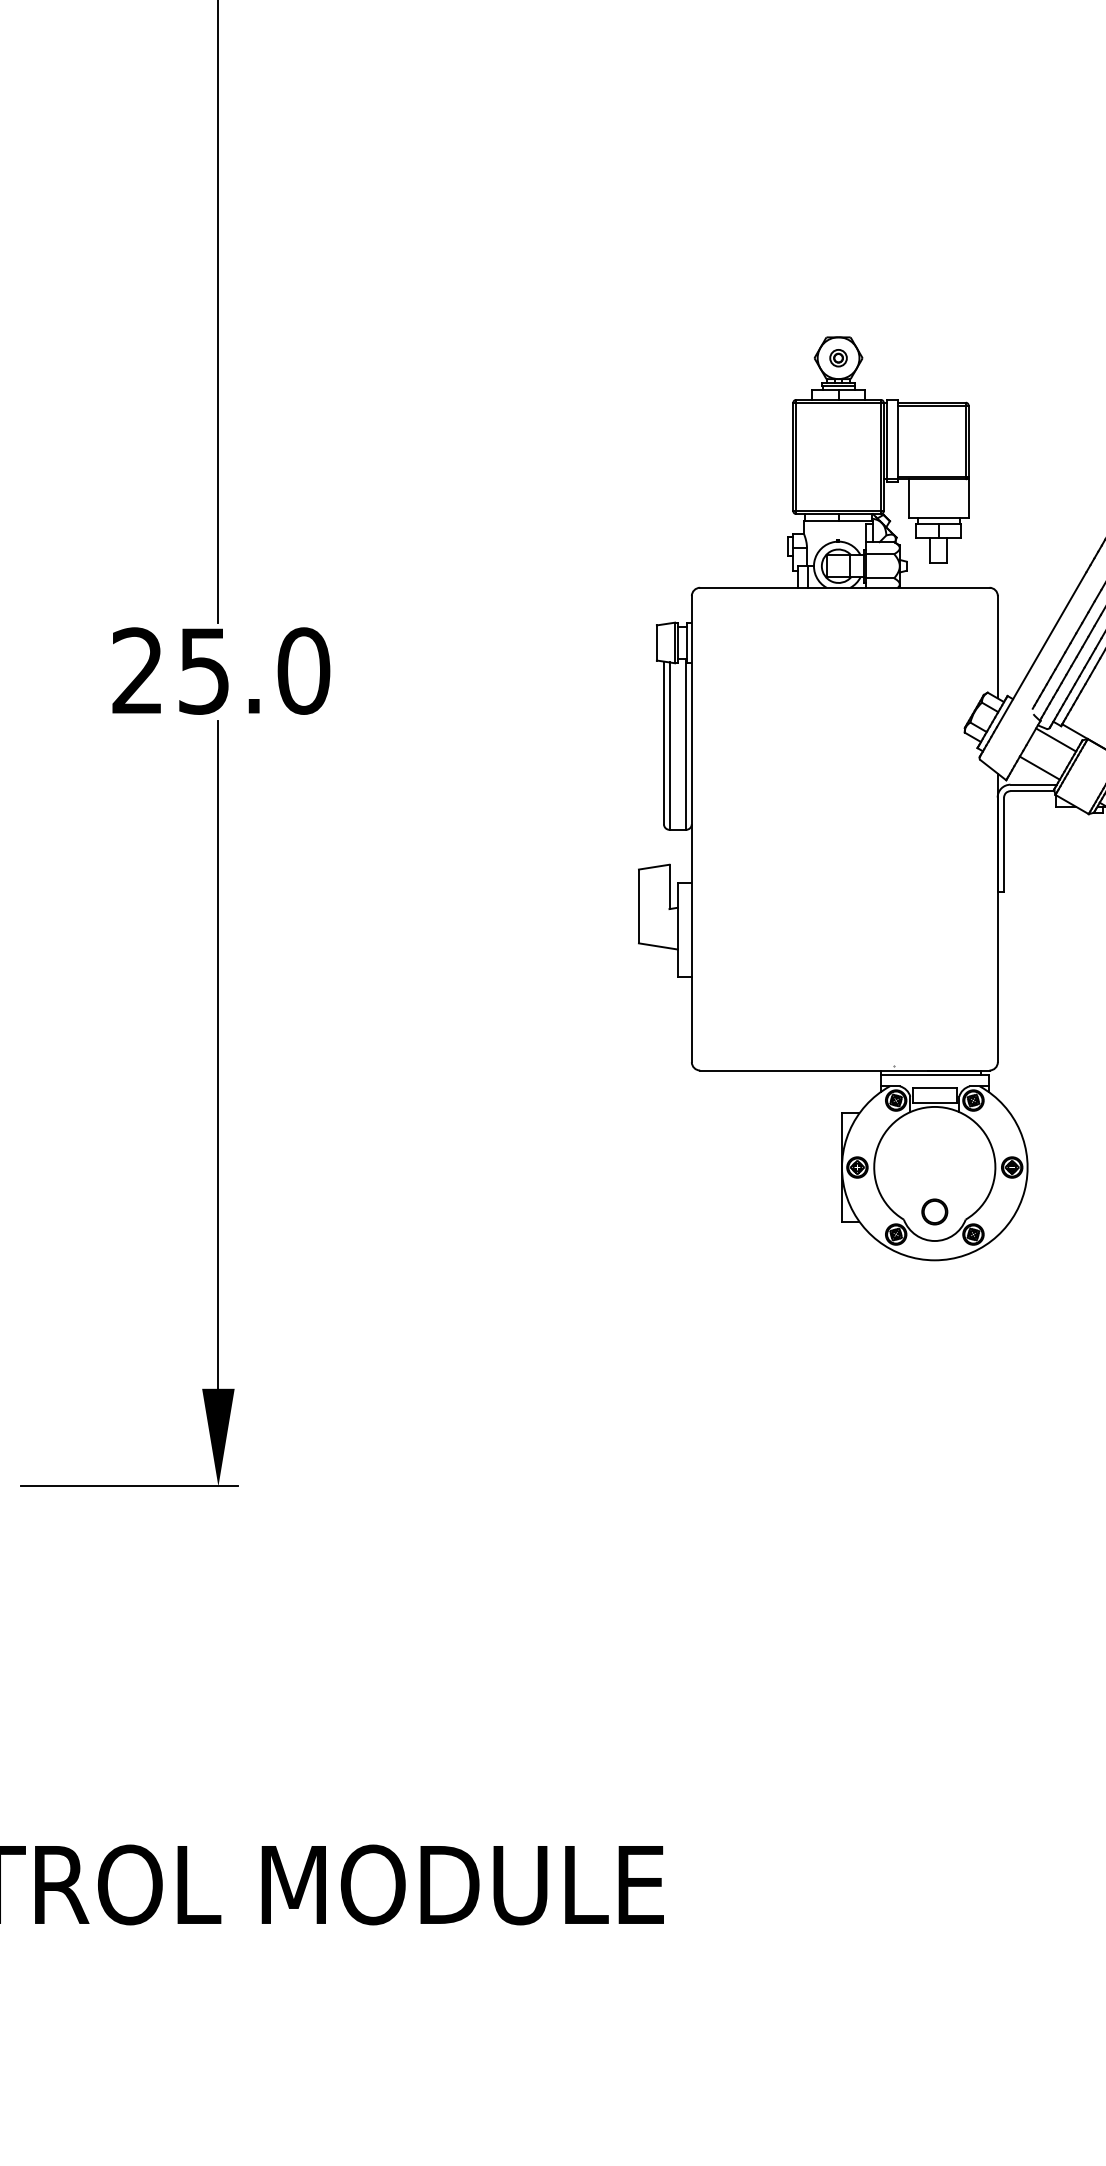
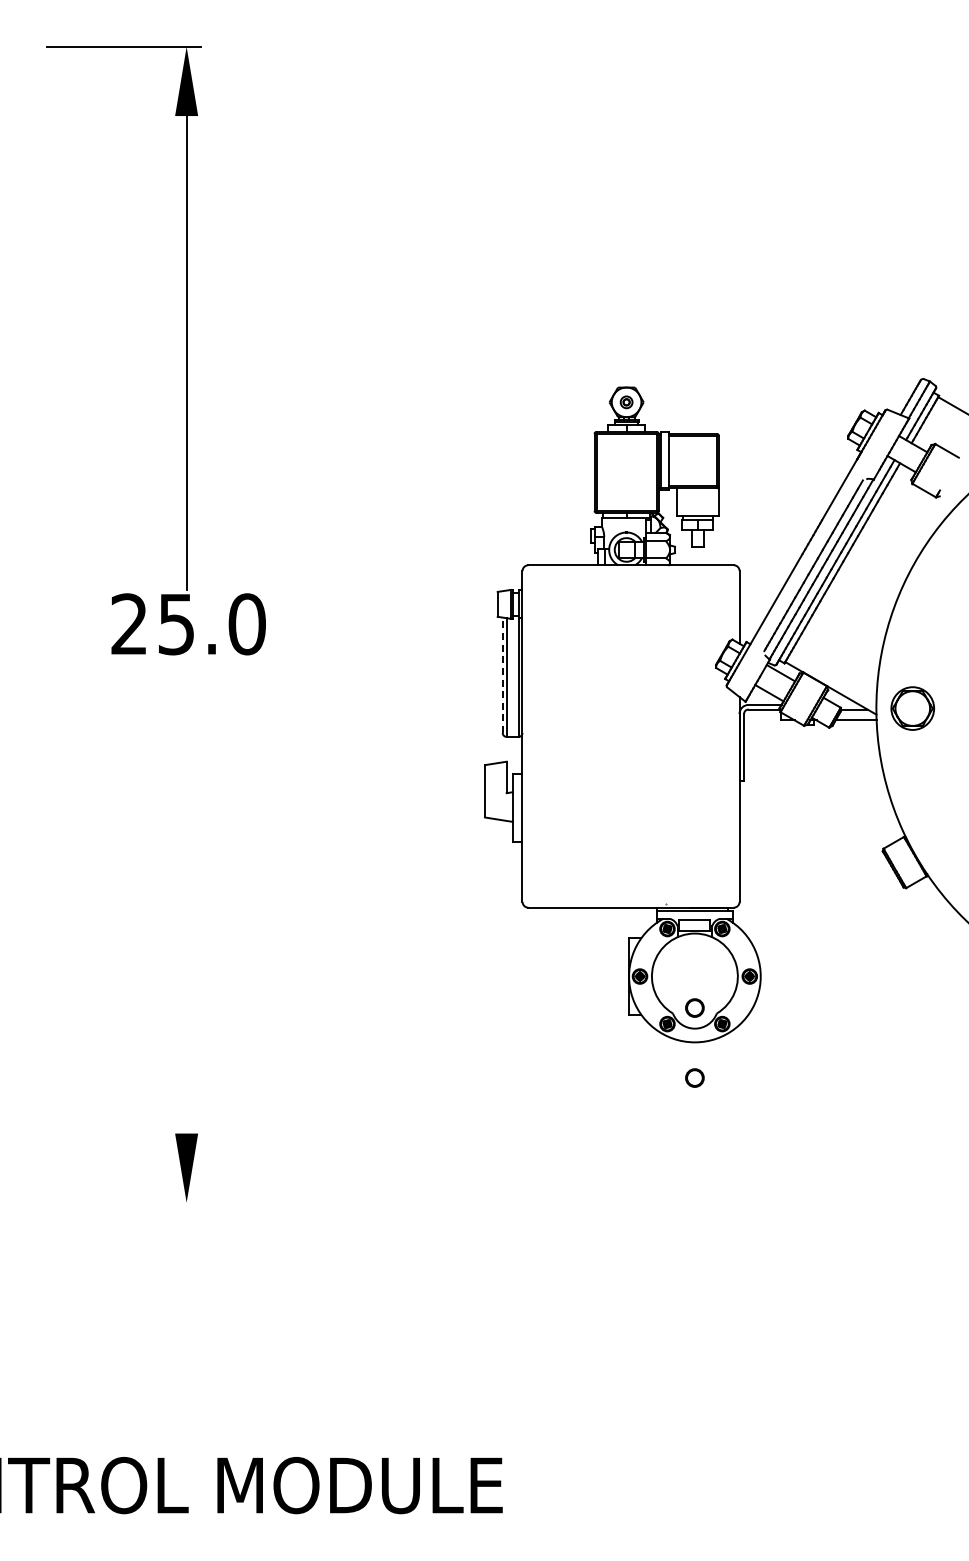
line: (663, 743) -> (502, 675), solid -> dashed
line: (218, 1054) -> (186, 896), removed
circle: (934, 1309) -> (694, 1077), added
line: (129, 1486) -> (123, 1202), removed

